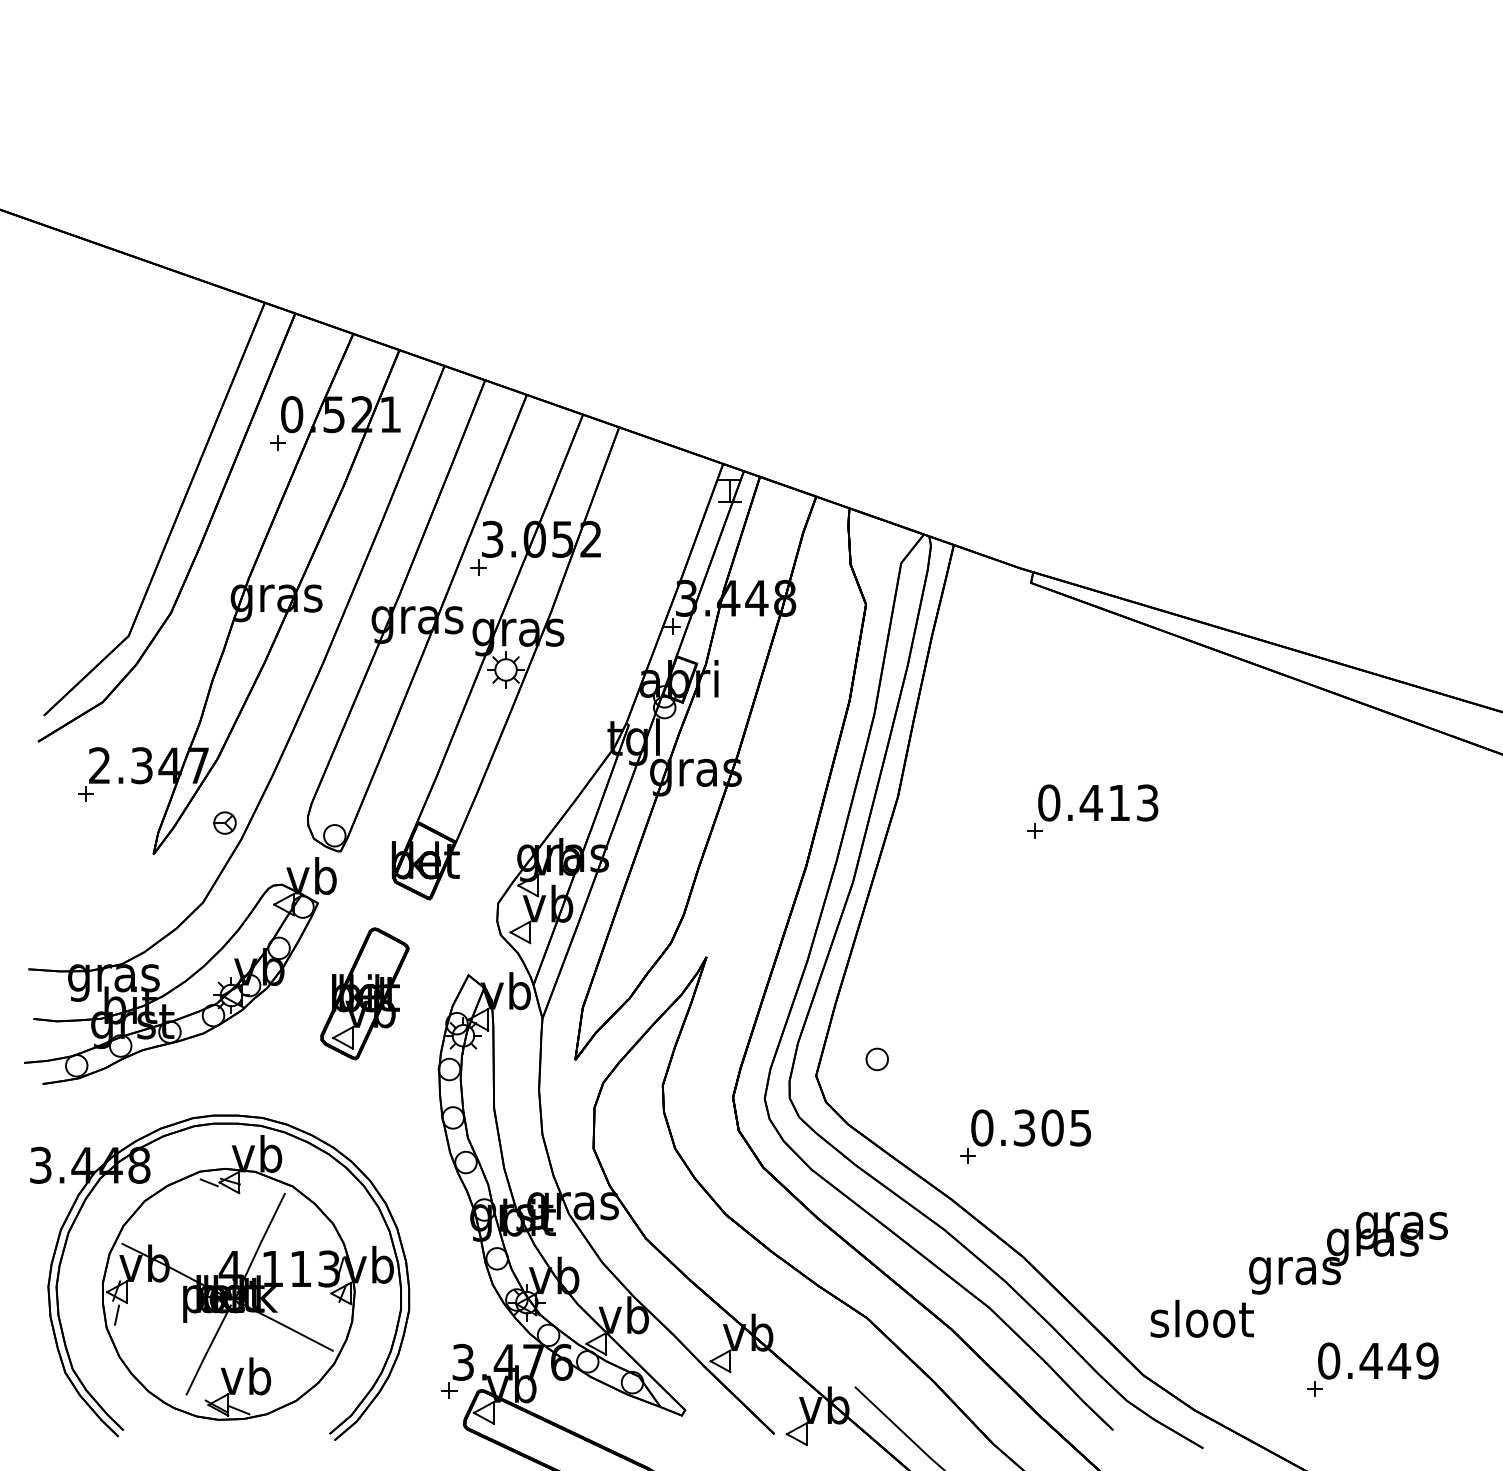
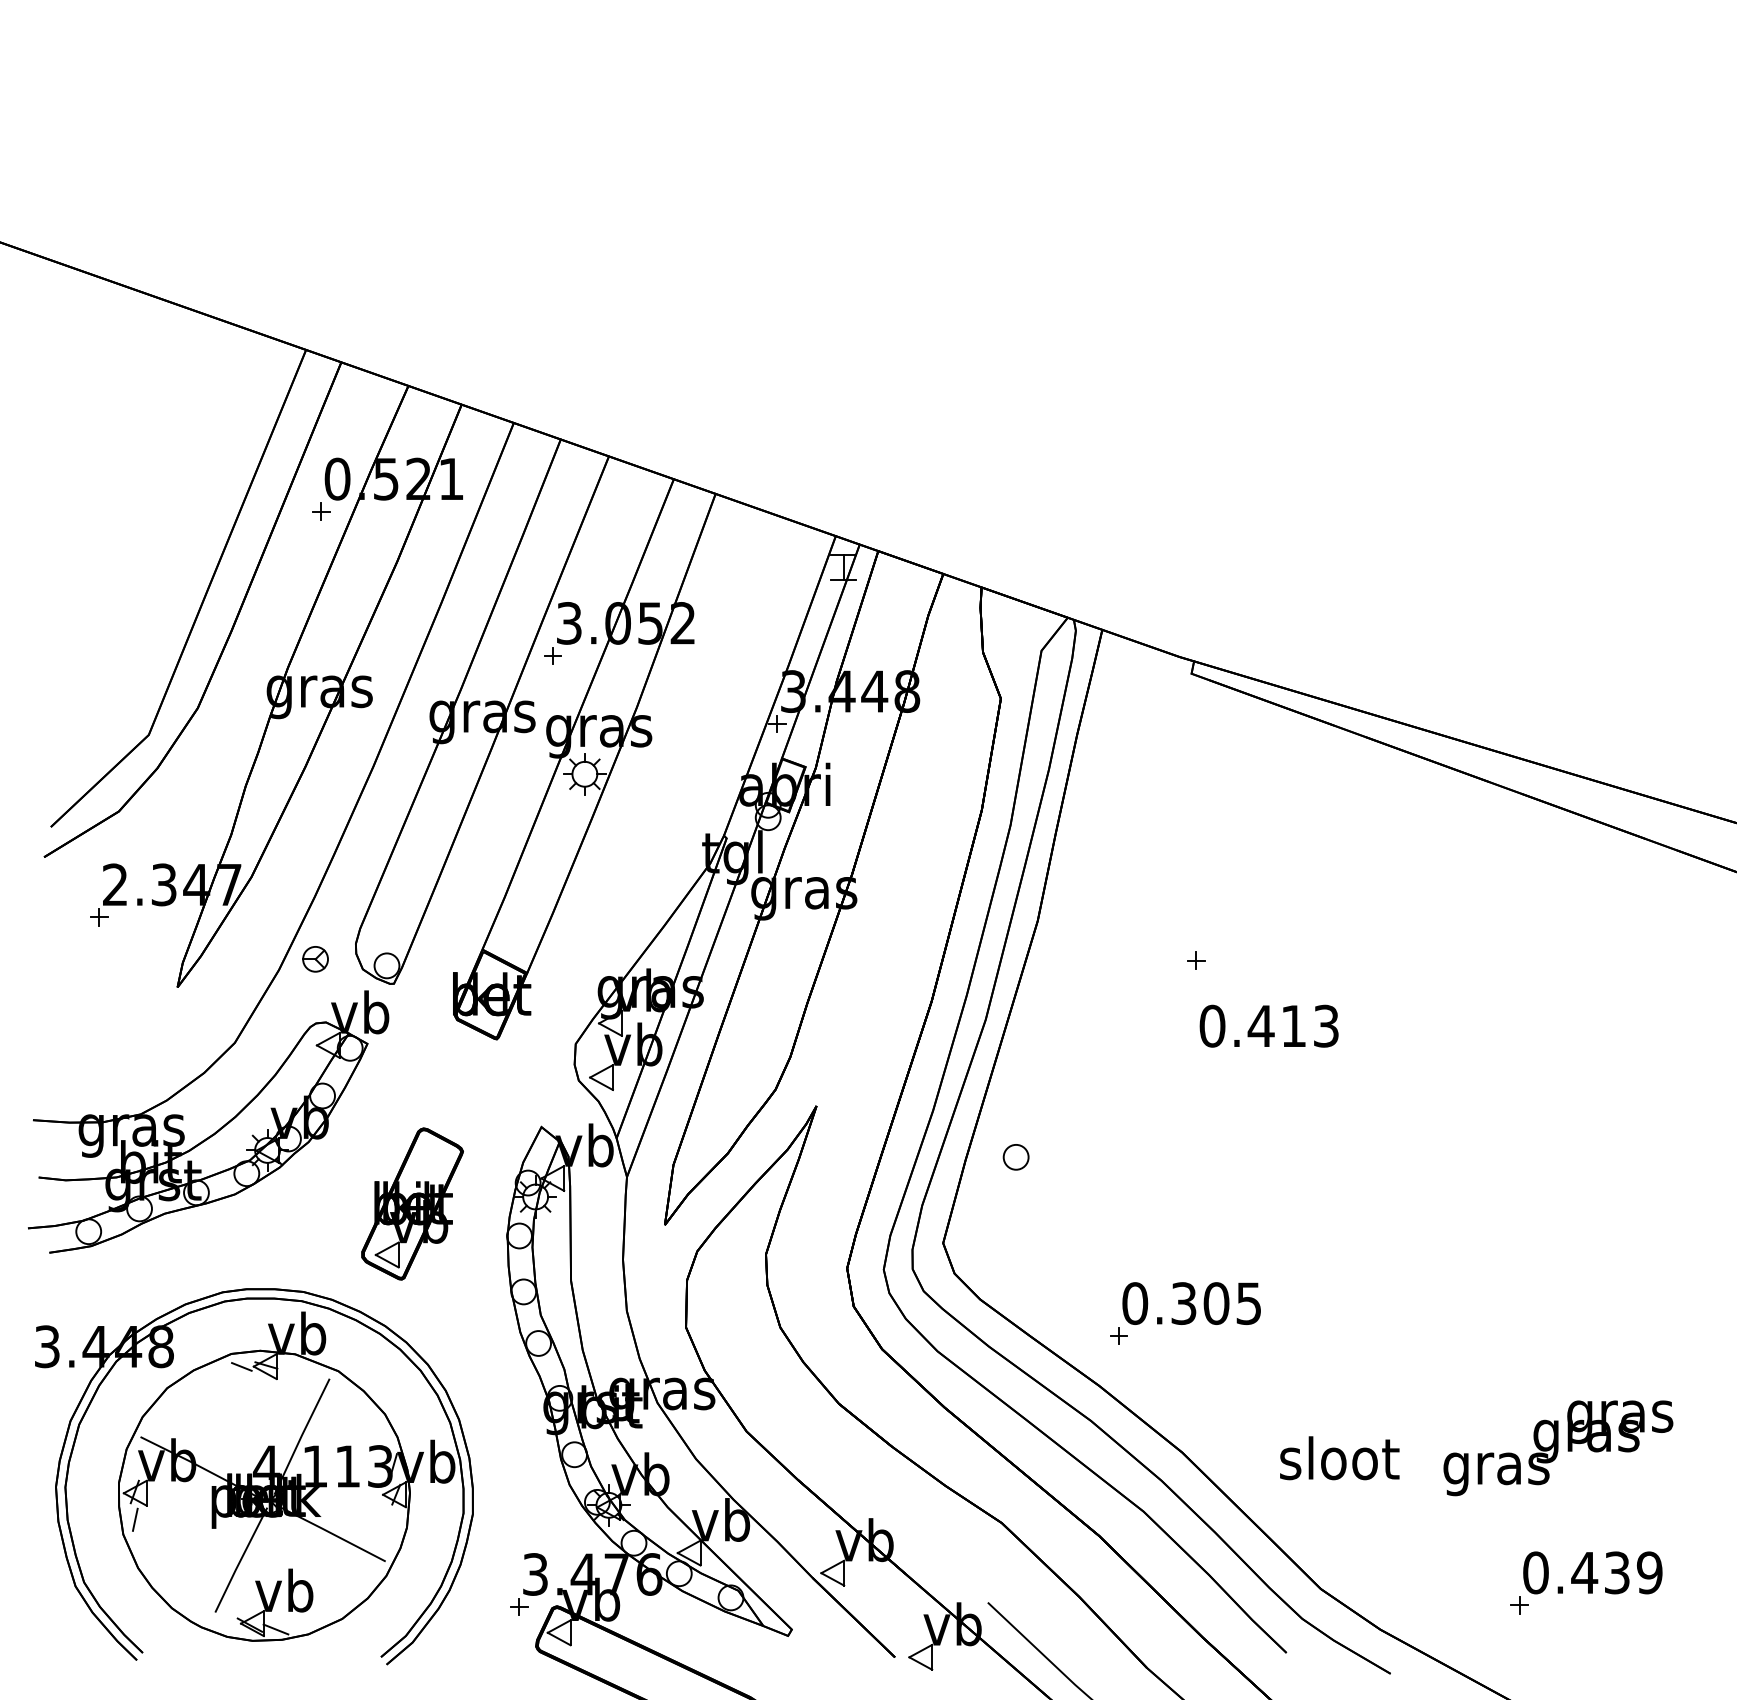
text: (1098, 802) -> (1269, 1025), moved
part: (224, 822) -> (314, 958), moved
part: (364, 993) -> (412, 1203), moved
part: (876, 1059) -> (1015, 1157), moved
text: (1201, 1318) -> (1338, 1457), moved
text: (1399, 1360) -> (1617, 1572), 0.449 -> 0.439

